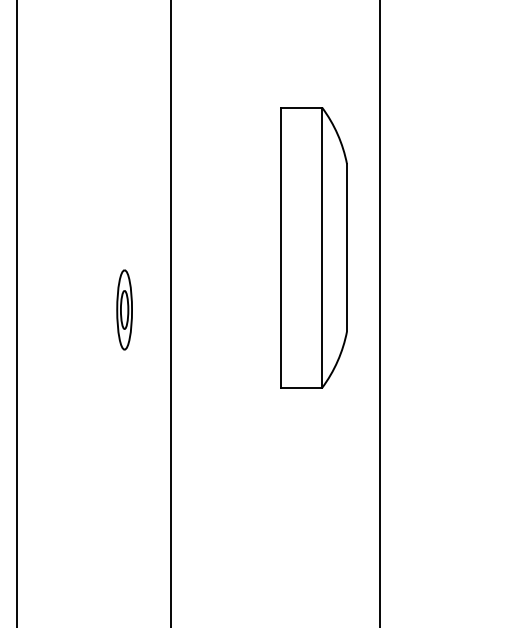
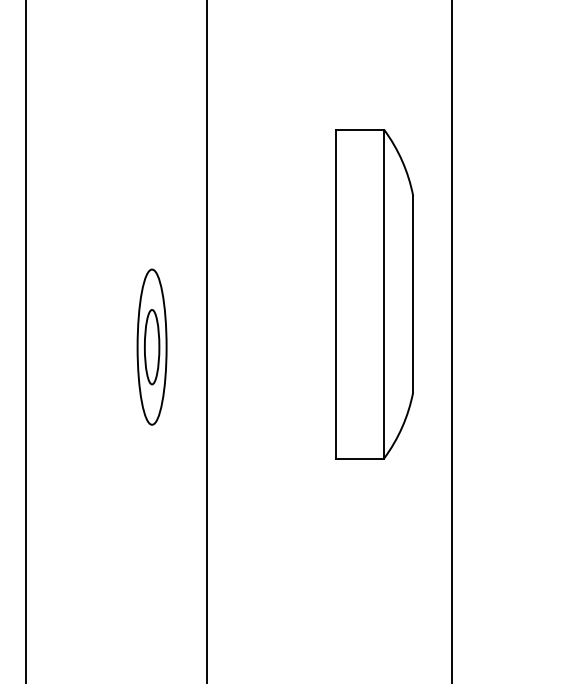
part: (313, 247) -> (373, 293), moved
part: (124, 309) -> (151, 346), size x1.67

